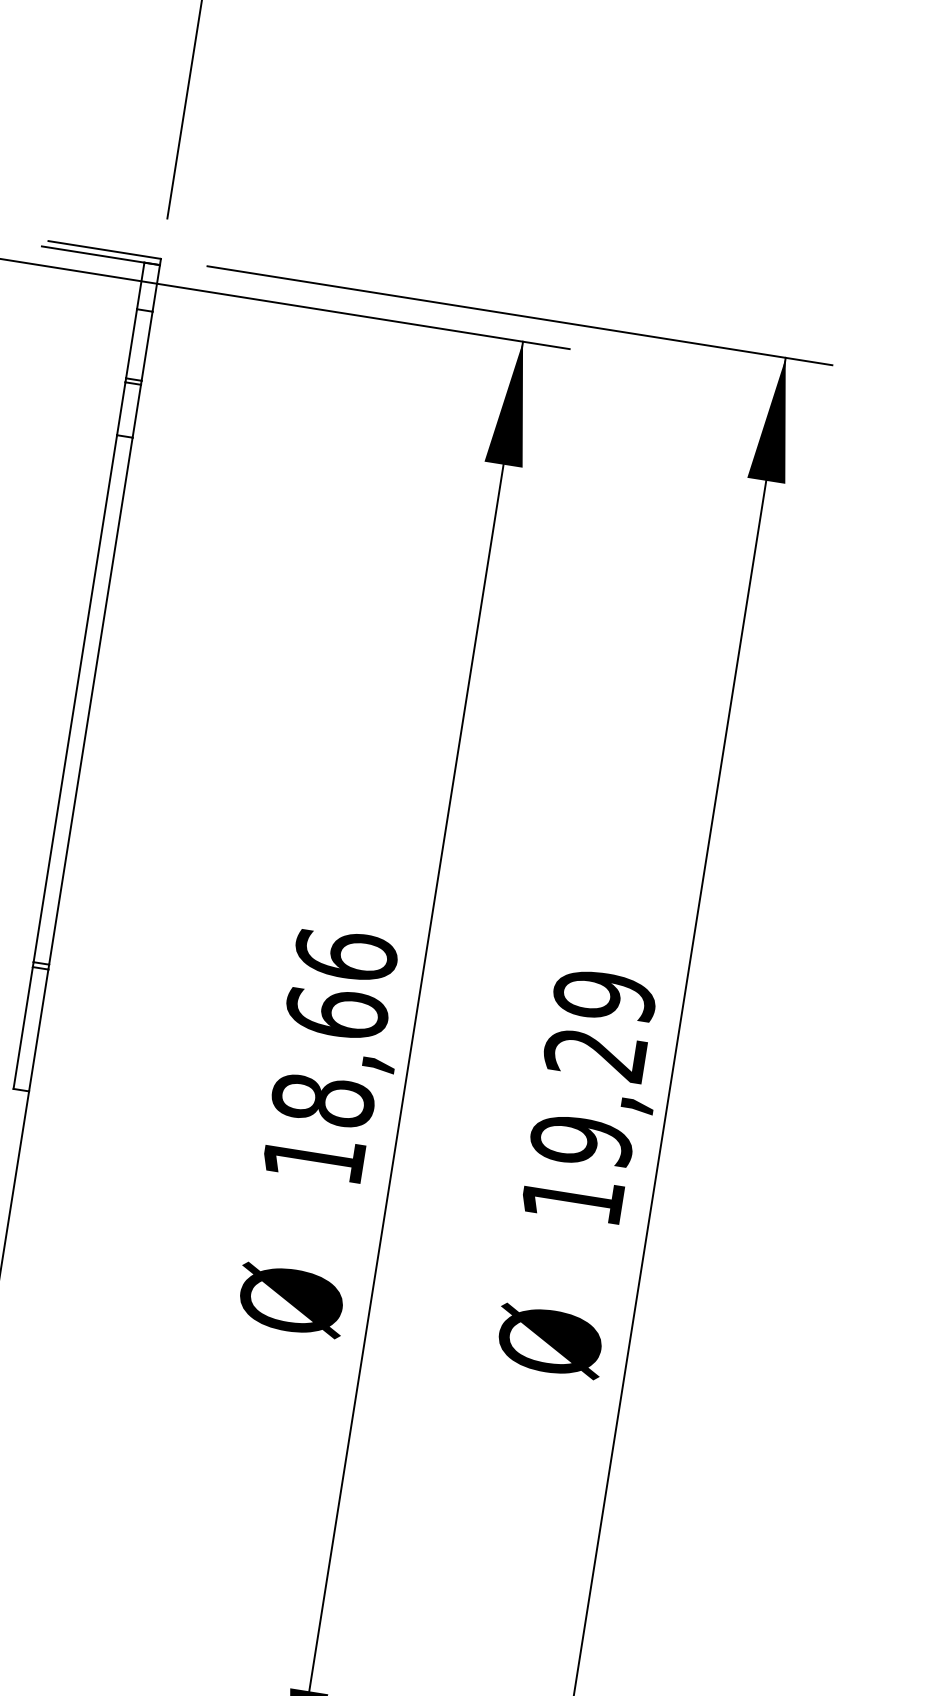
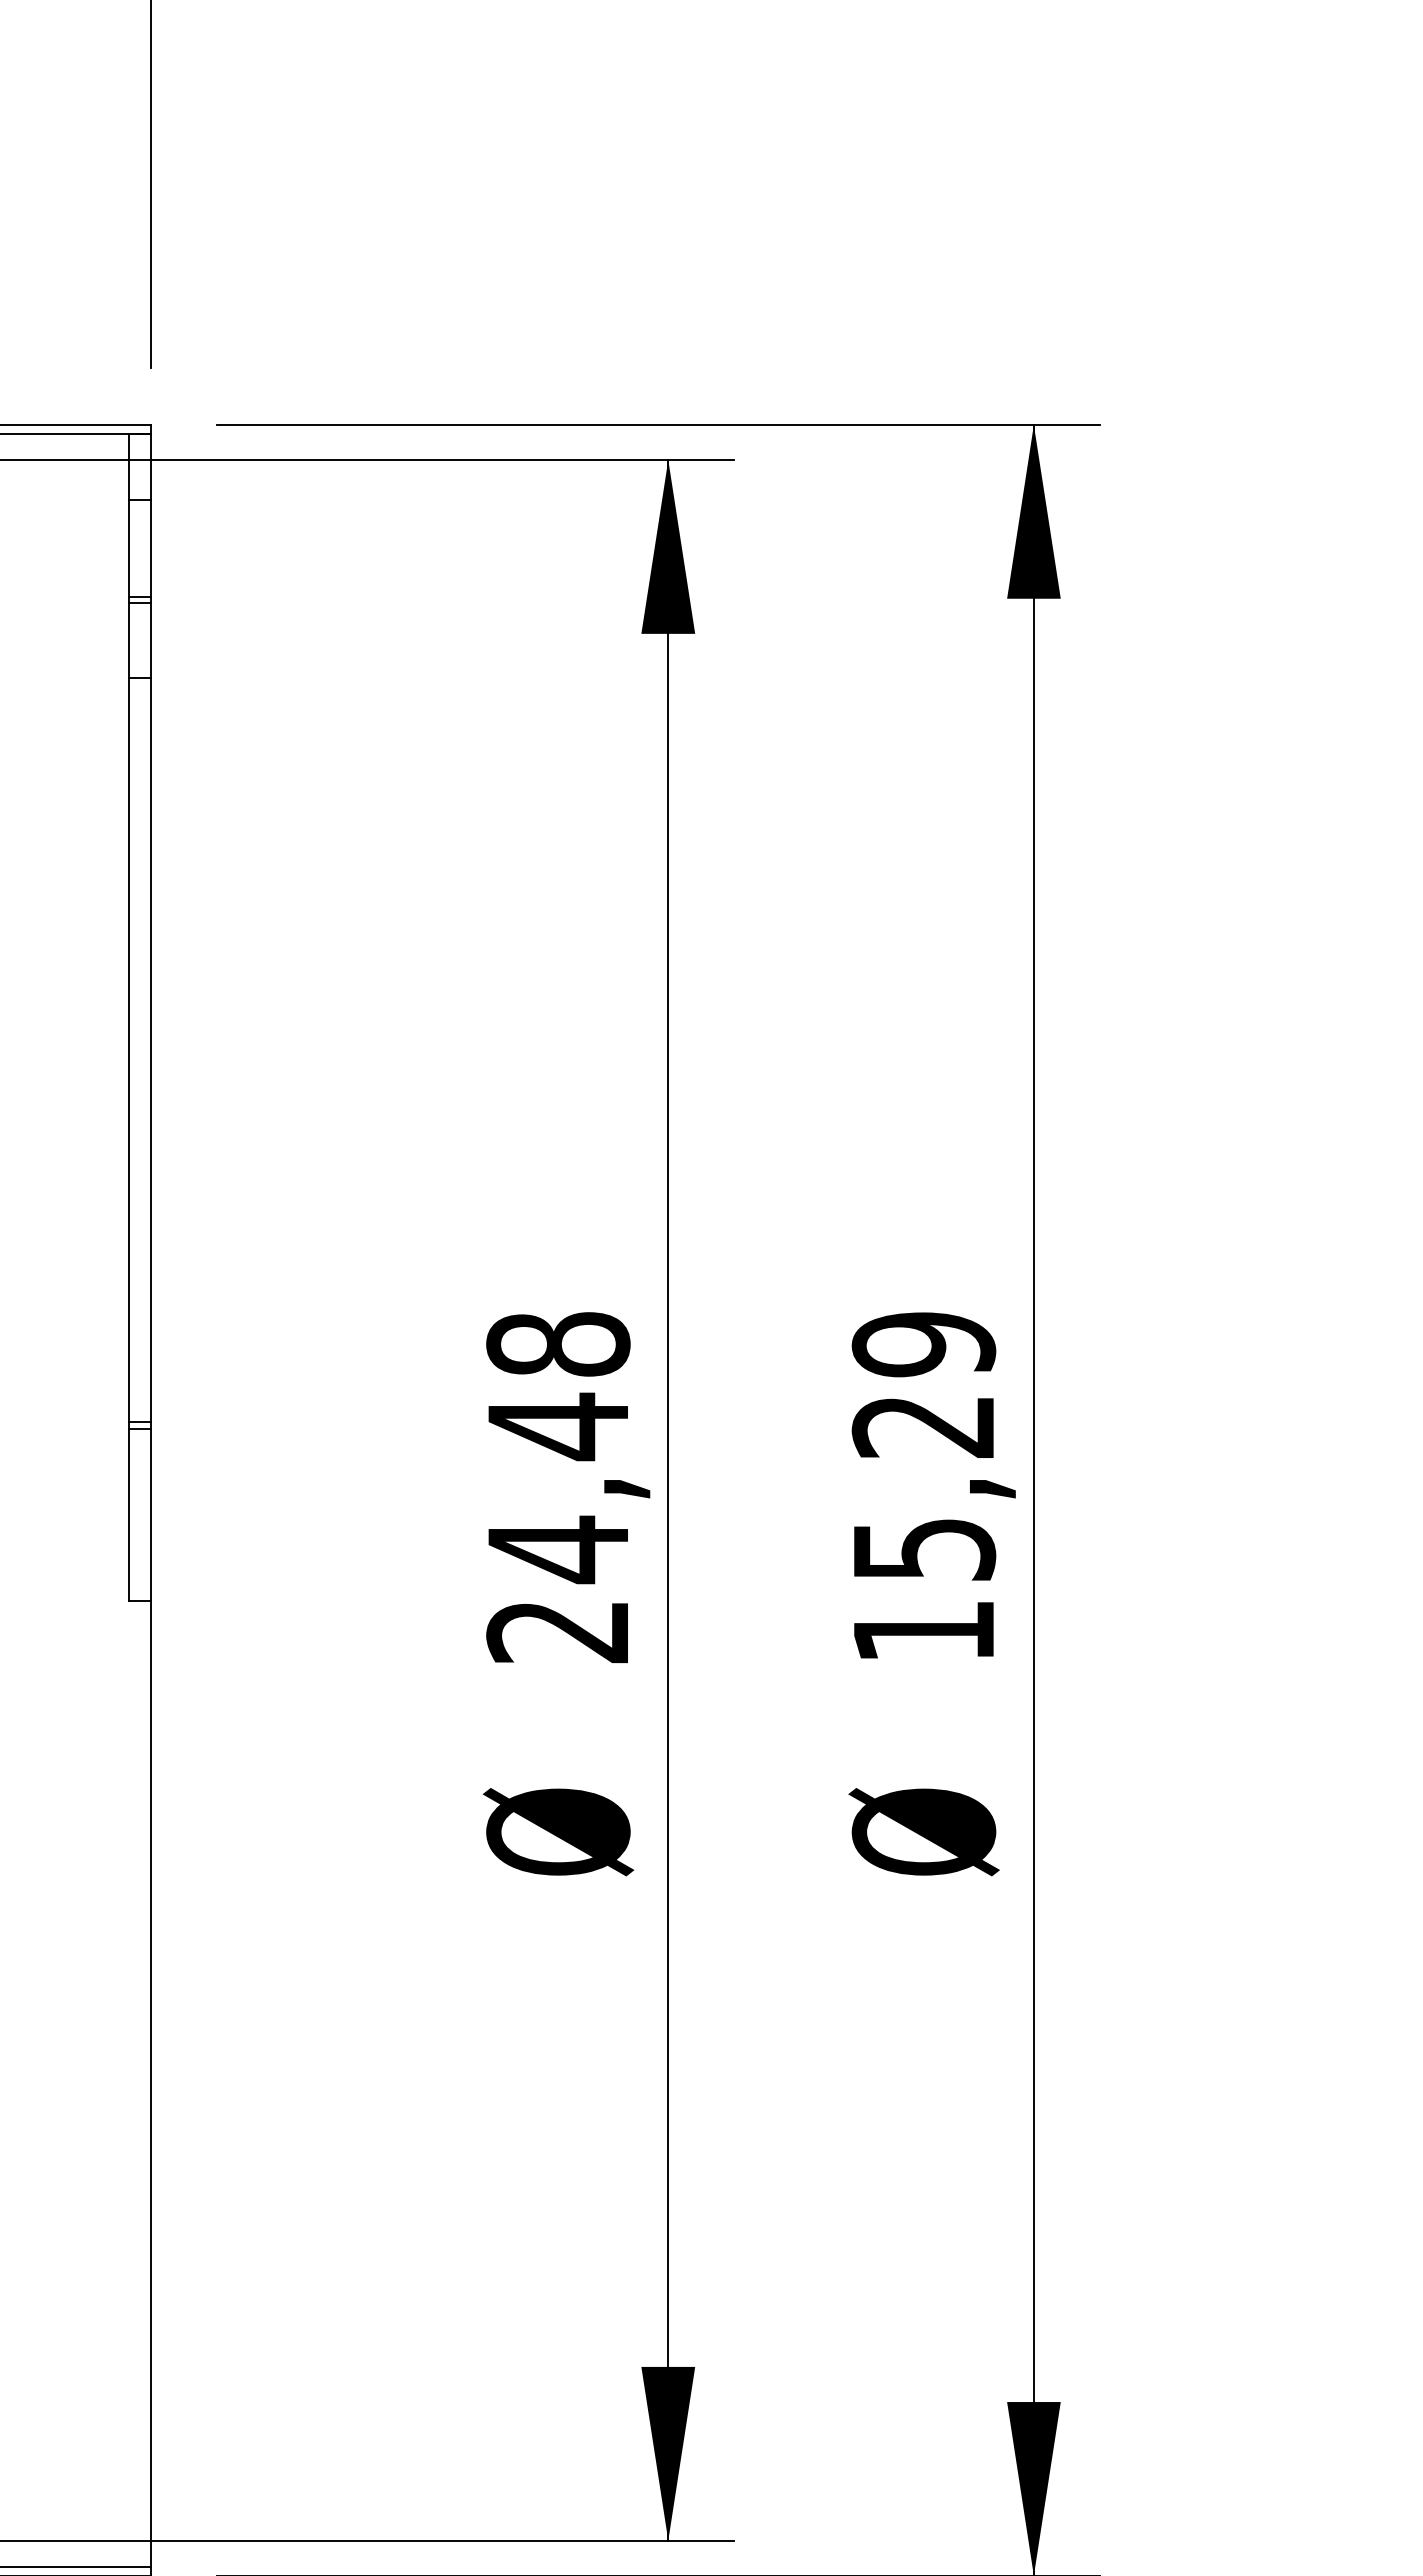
text: (330, 1056) -> (558, 1487), 18,66 -> 24,48
text: (581, 1141) -> (923, 1549), 19,29 -> 15,29

